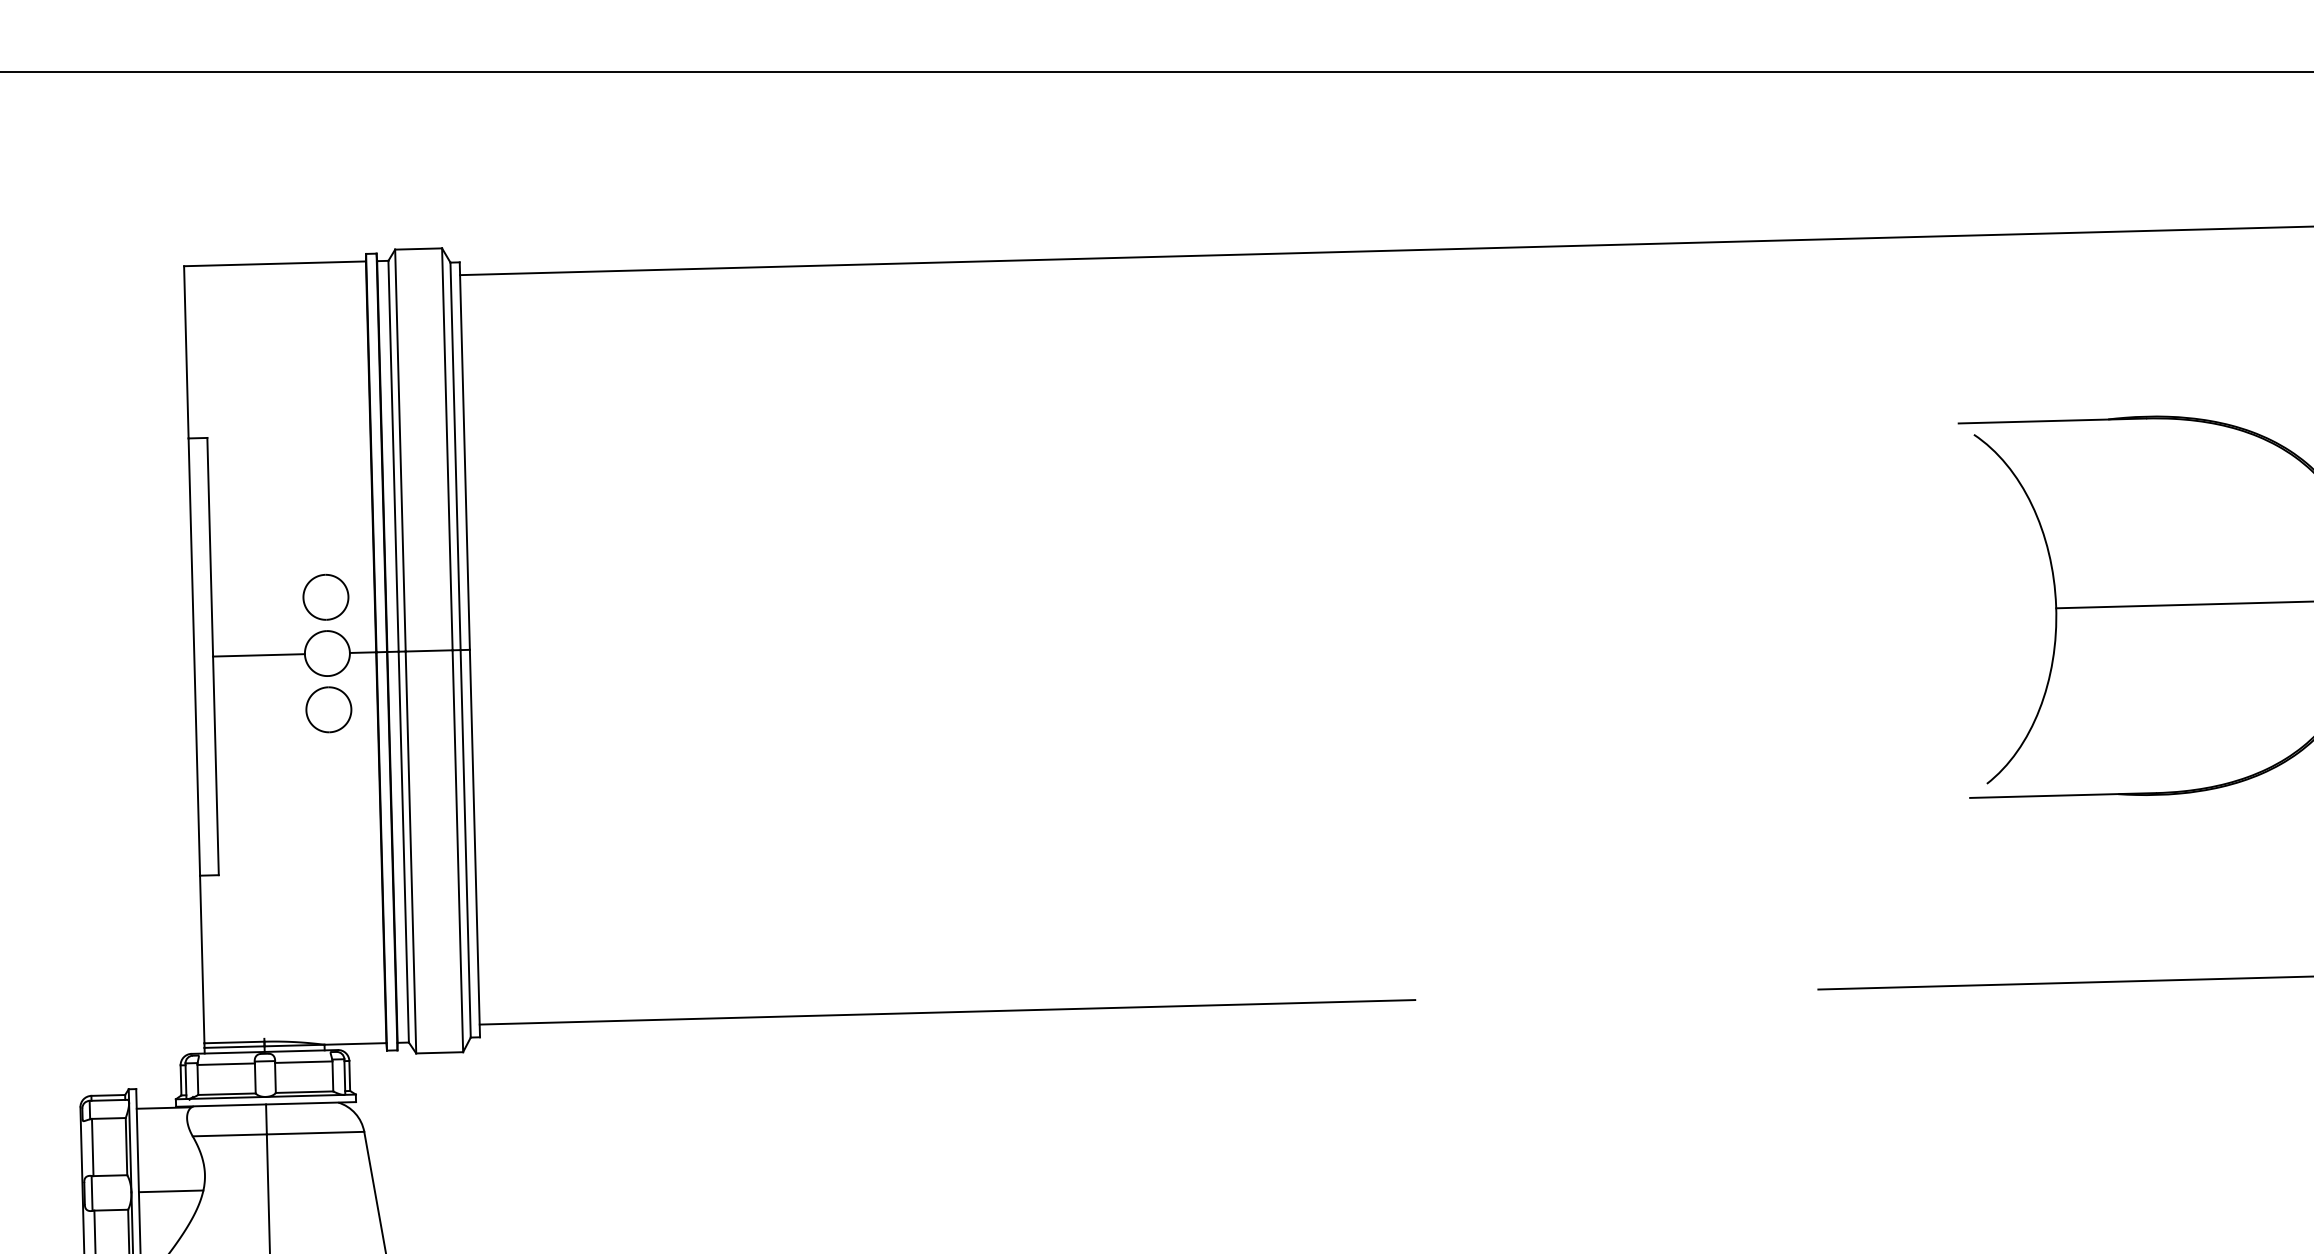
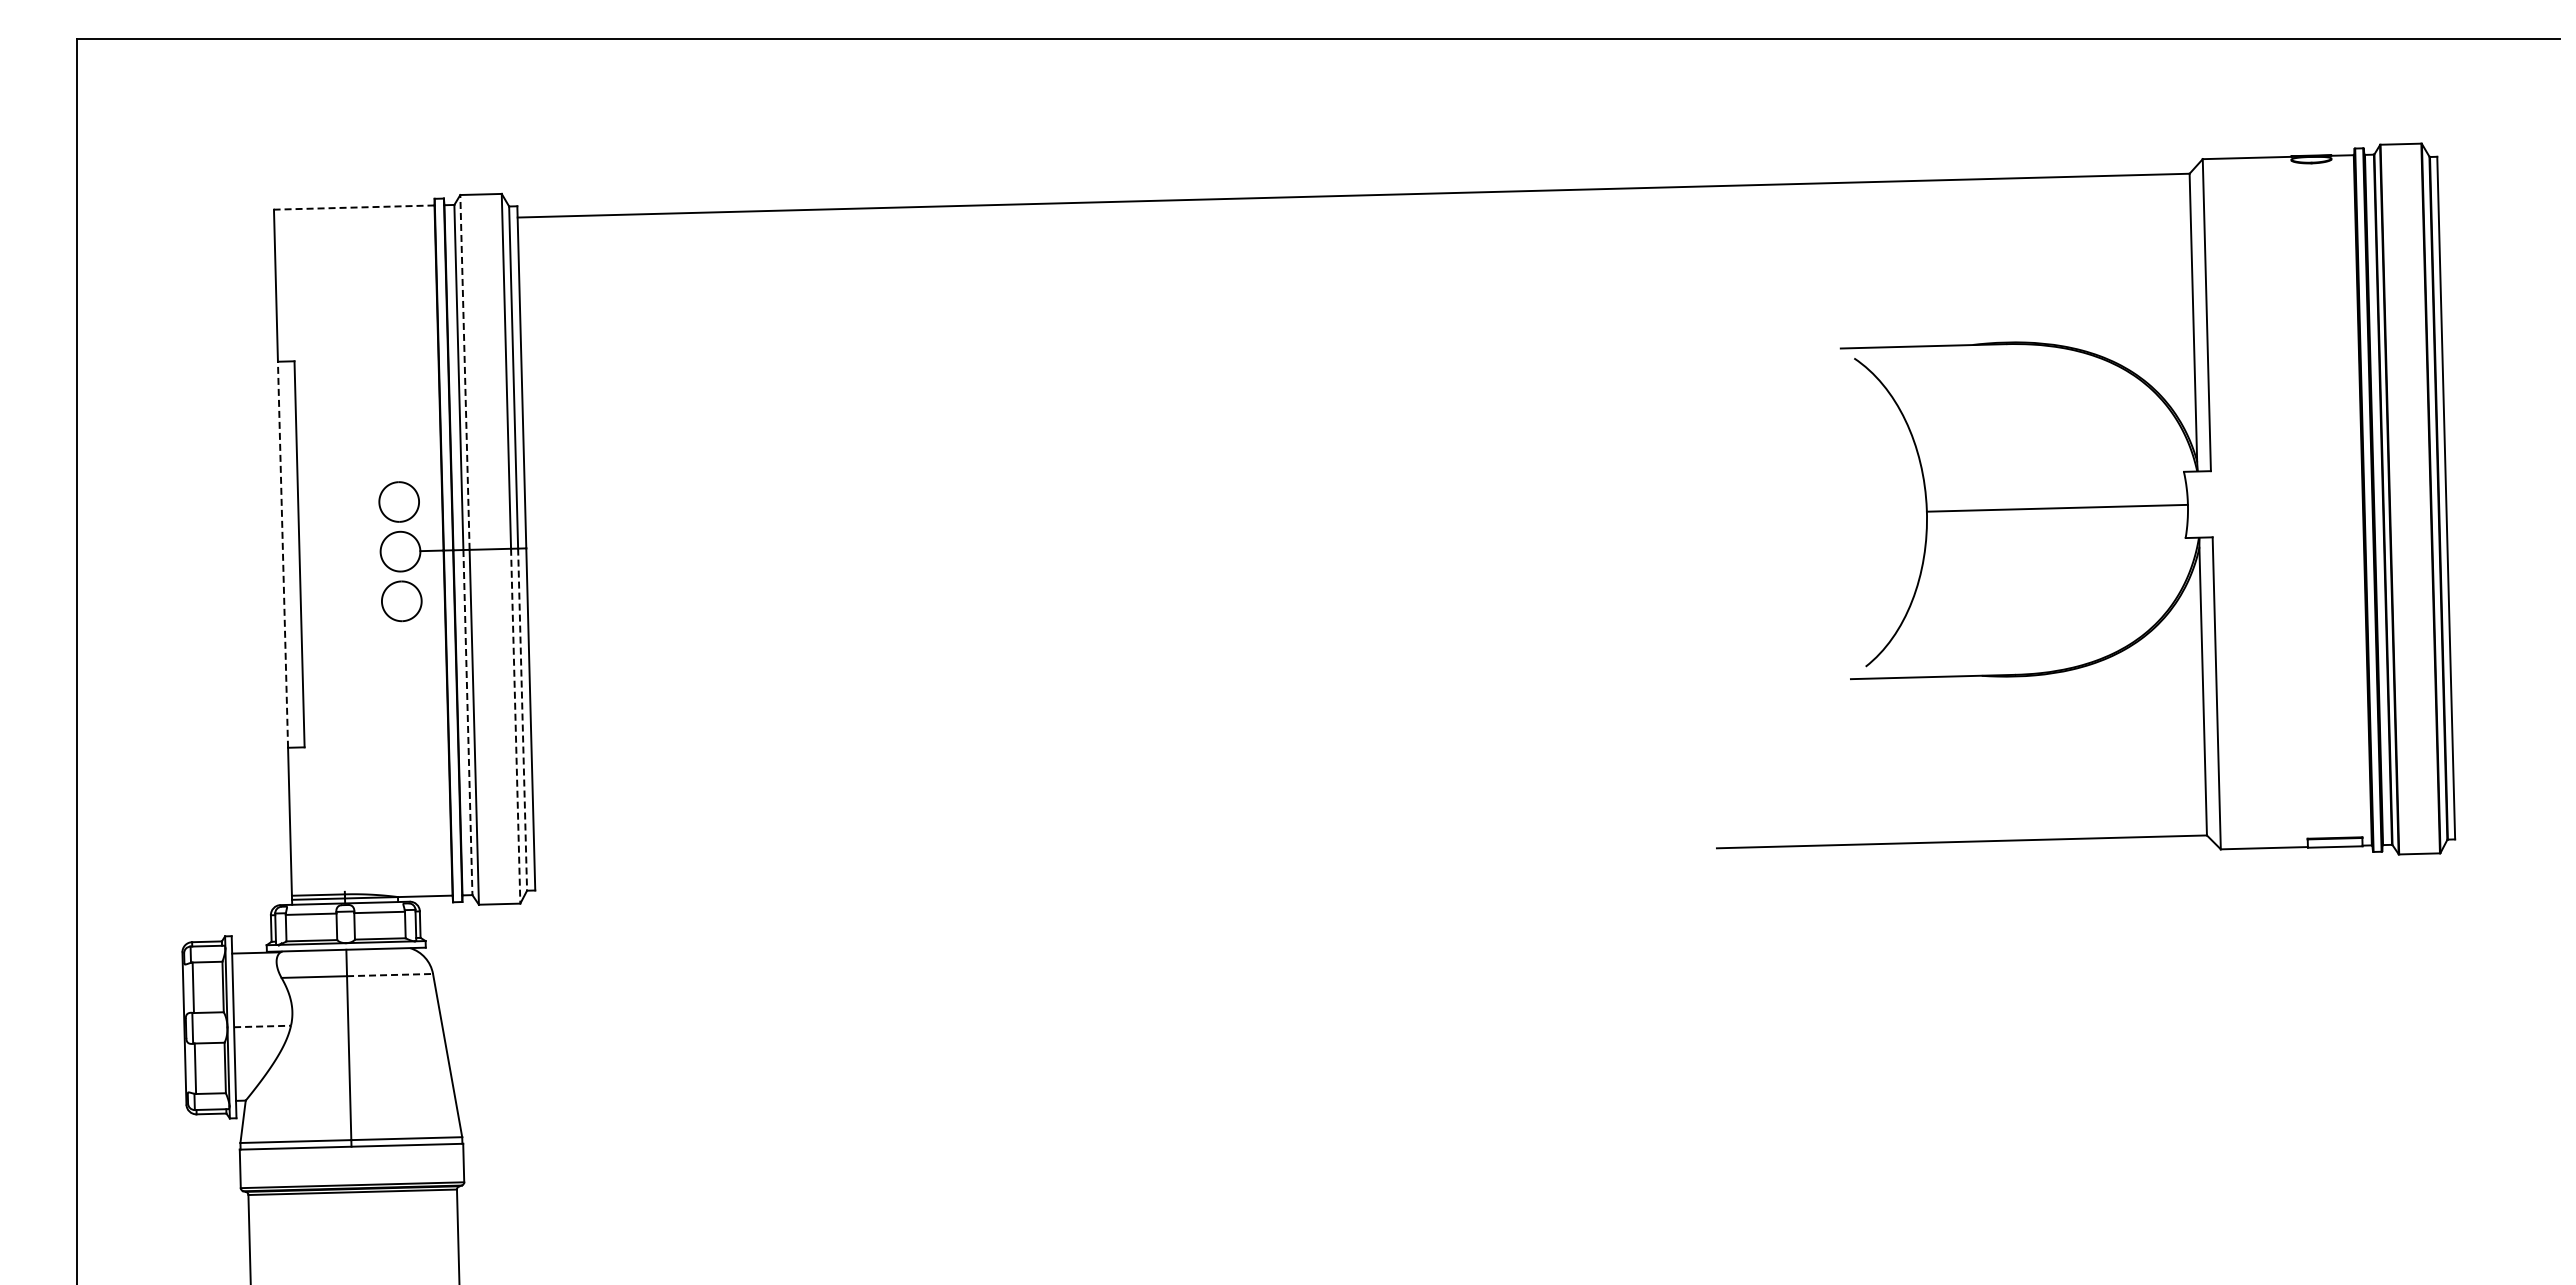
line: (274, 263) -> (353, 207), solid -> dashed
line: (399, 449) -> (464, 371), solid -> dashed
line: (258, 655) -> (339, 553), removed
line: (194, 656) -> (283, 554), solid -> dashed
line: (465, 844) -> (522, 720), solid -> dashed
line: (403, 847) -> (467, 722), solid -> dashed
line: (457, 851) -> (515, 726), solid -> dashed
line: (946, 1012) -> (947, 868), removed
line: (316, 1133) -> (390, 975), solid -> dashed
line: (172, 1191) -> (263, 1026), solid -> dashed

